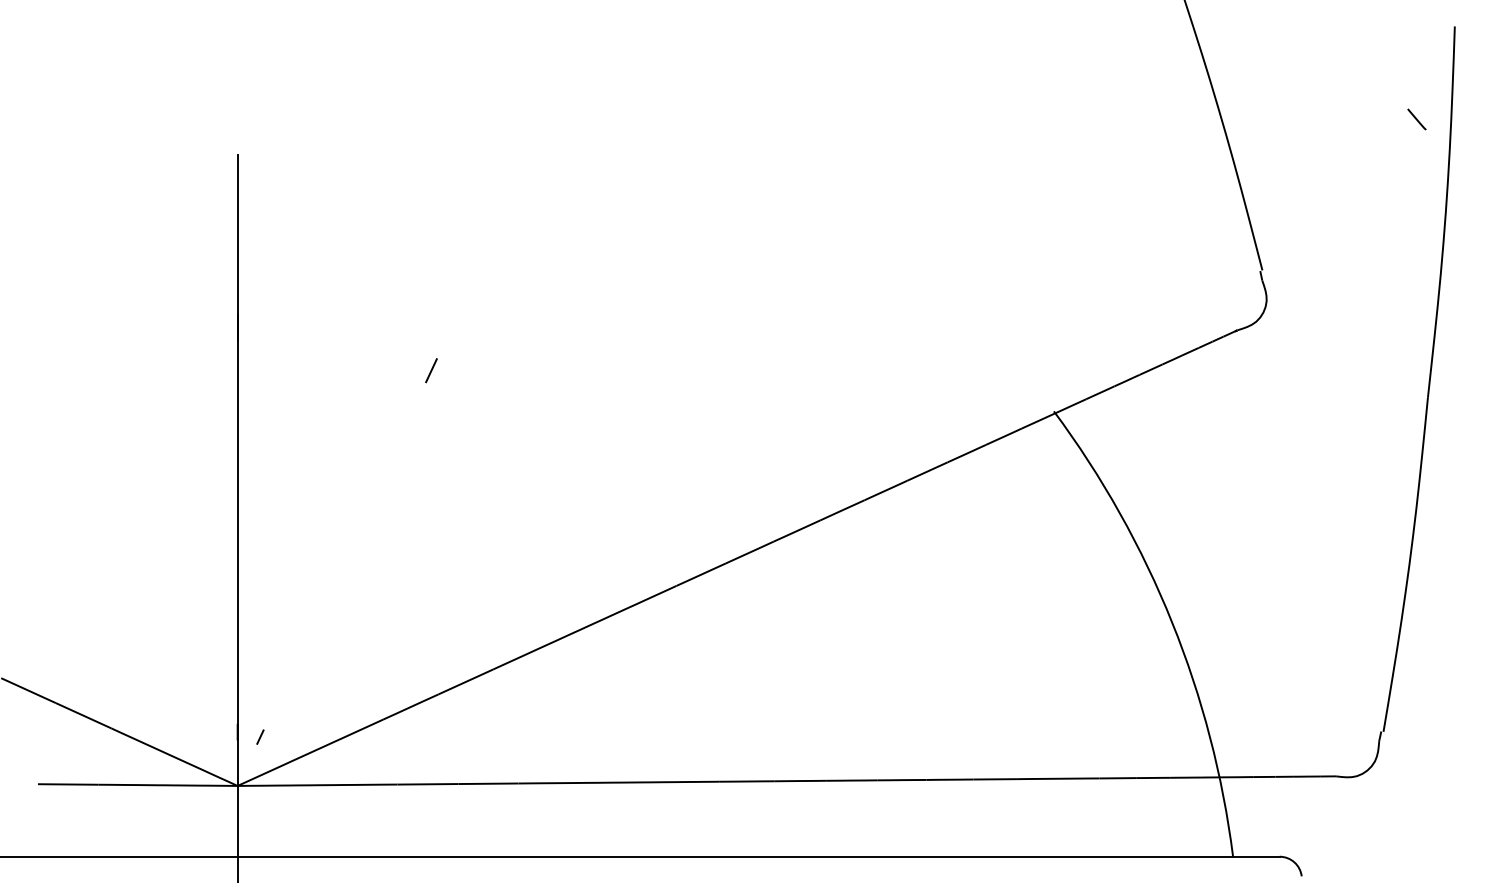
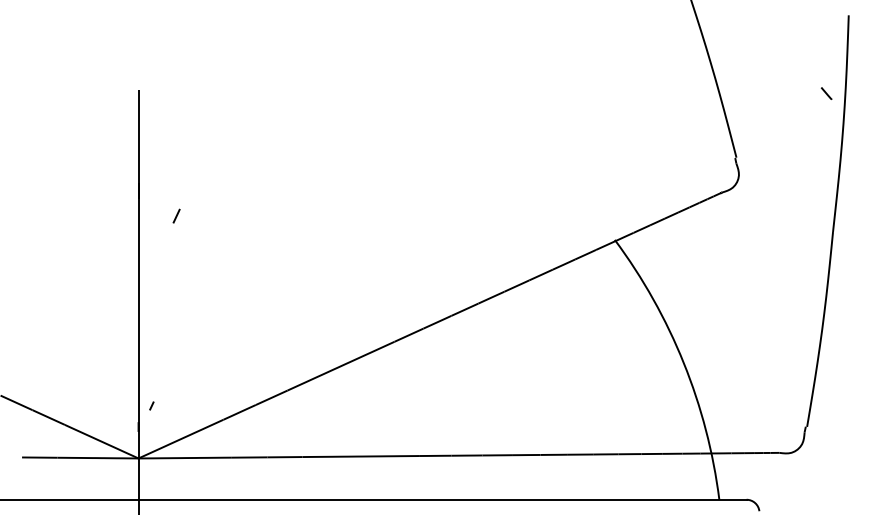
line: (1416, 119) -> (826, 93), moved
line: (431, 369) -> (176, 215), moved
curve: (259, 736) -> (151, 405), moved

